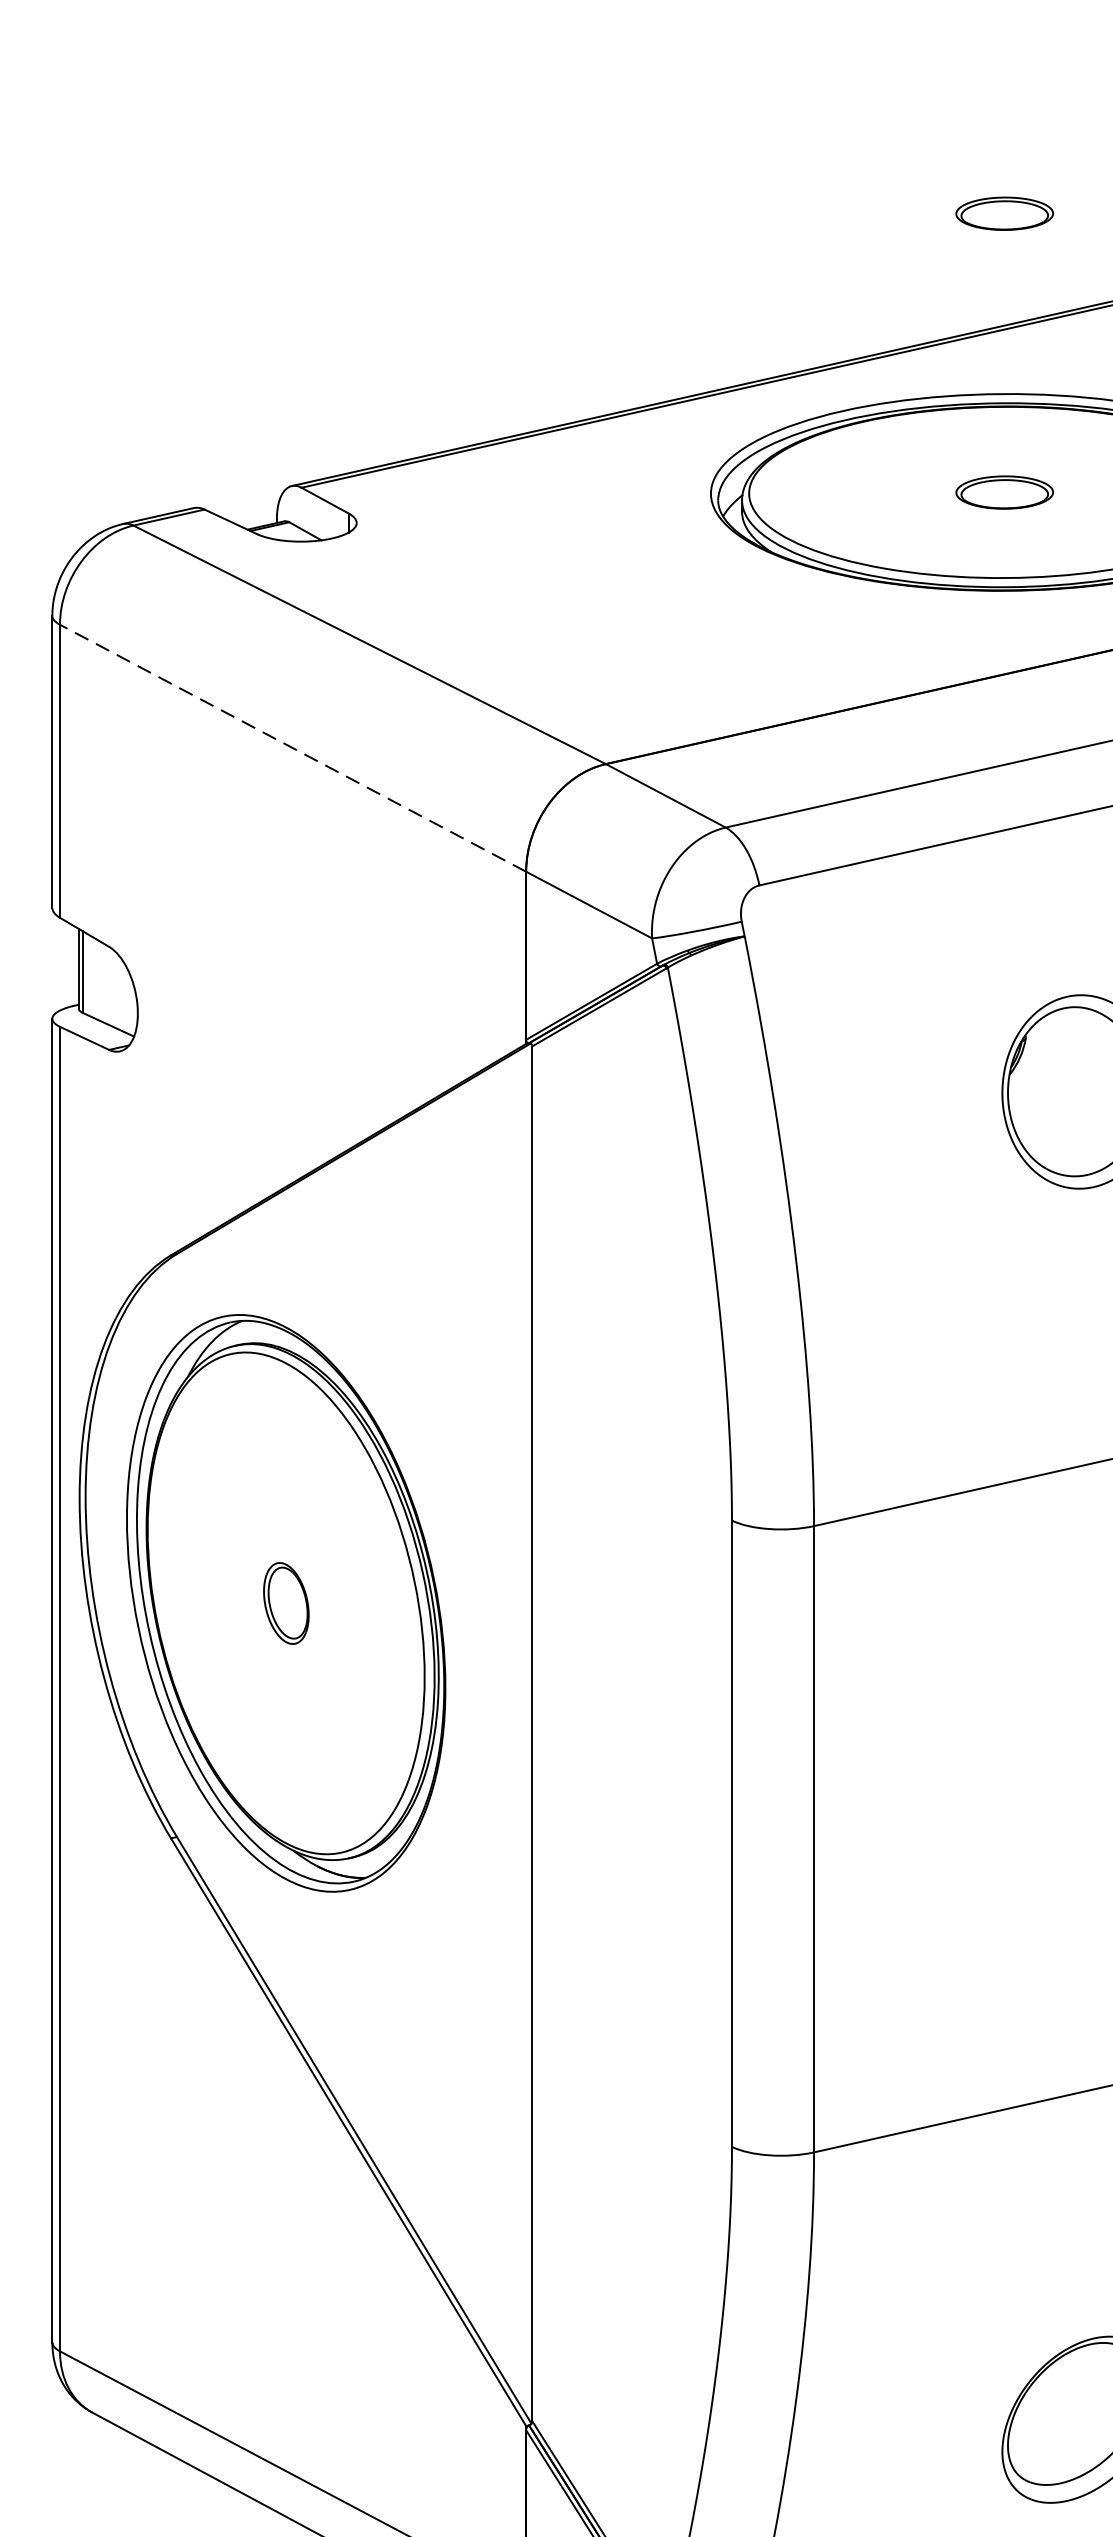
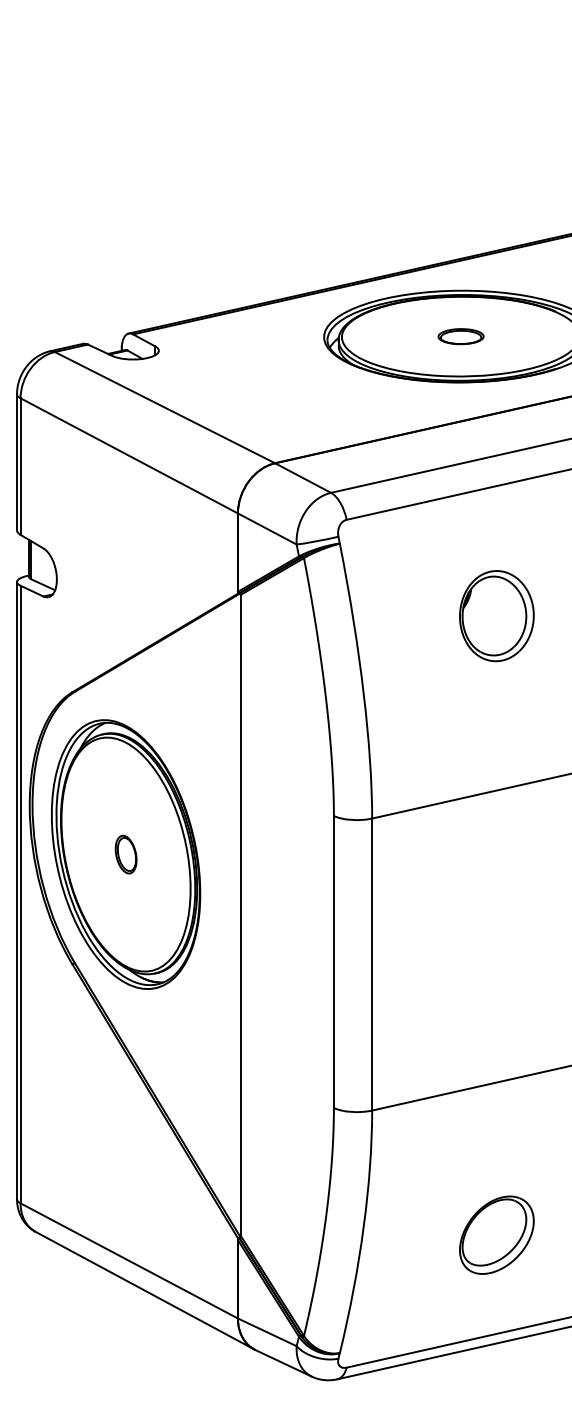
part: (1003, 213) -> (460, 206), removed
line: (293, 747) -> (129, 455), dashed -> solid

